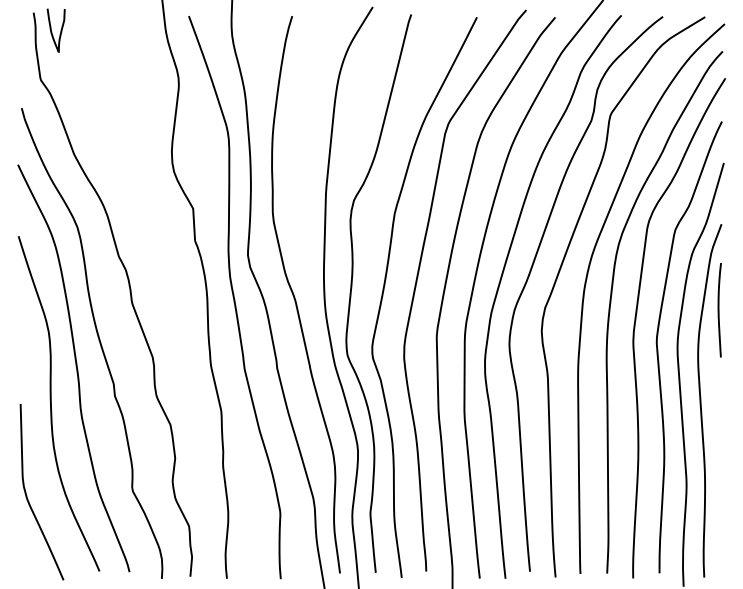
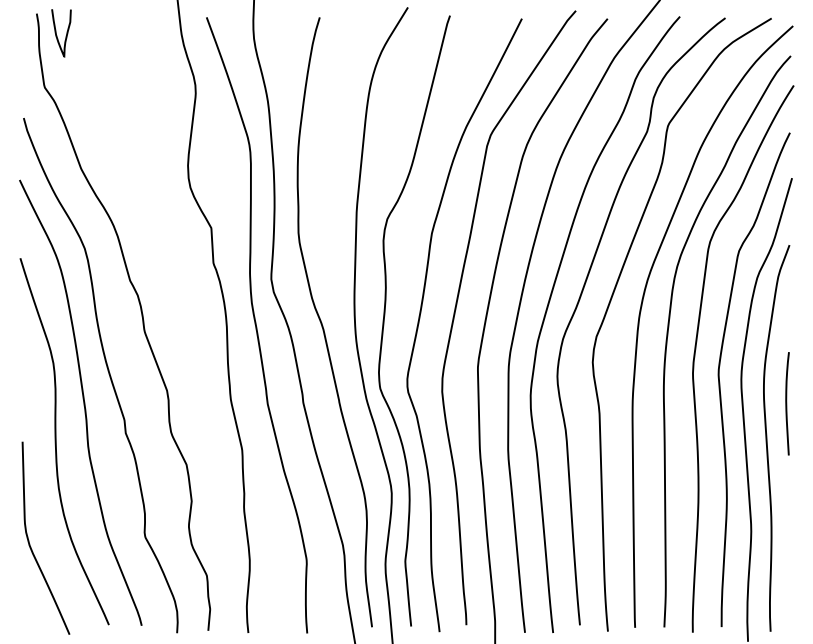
curve: (719, 310) -> (787, 404), moved

